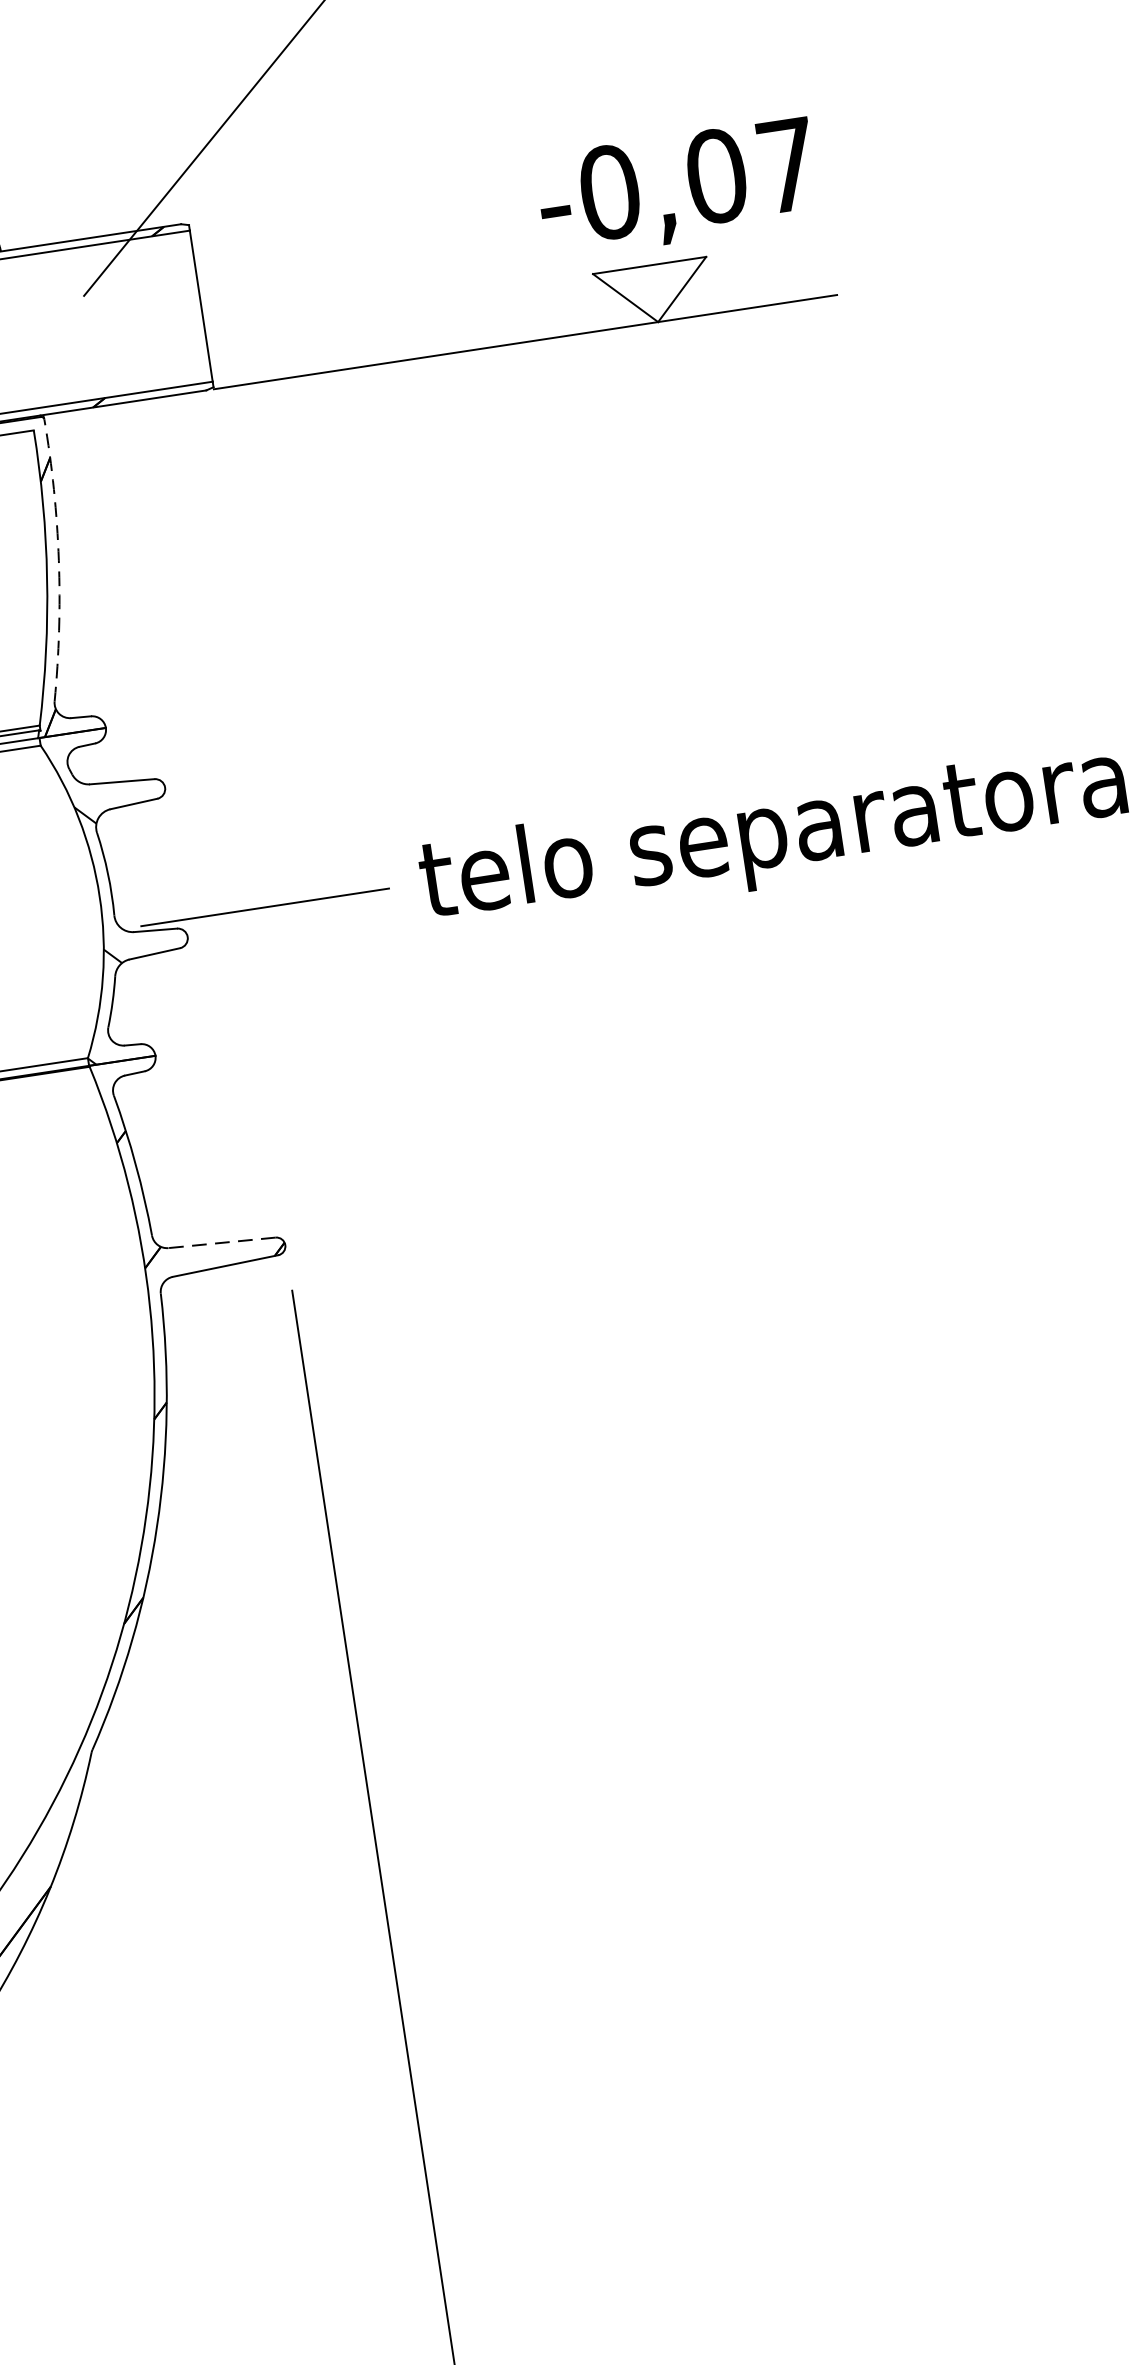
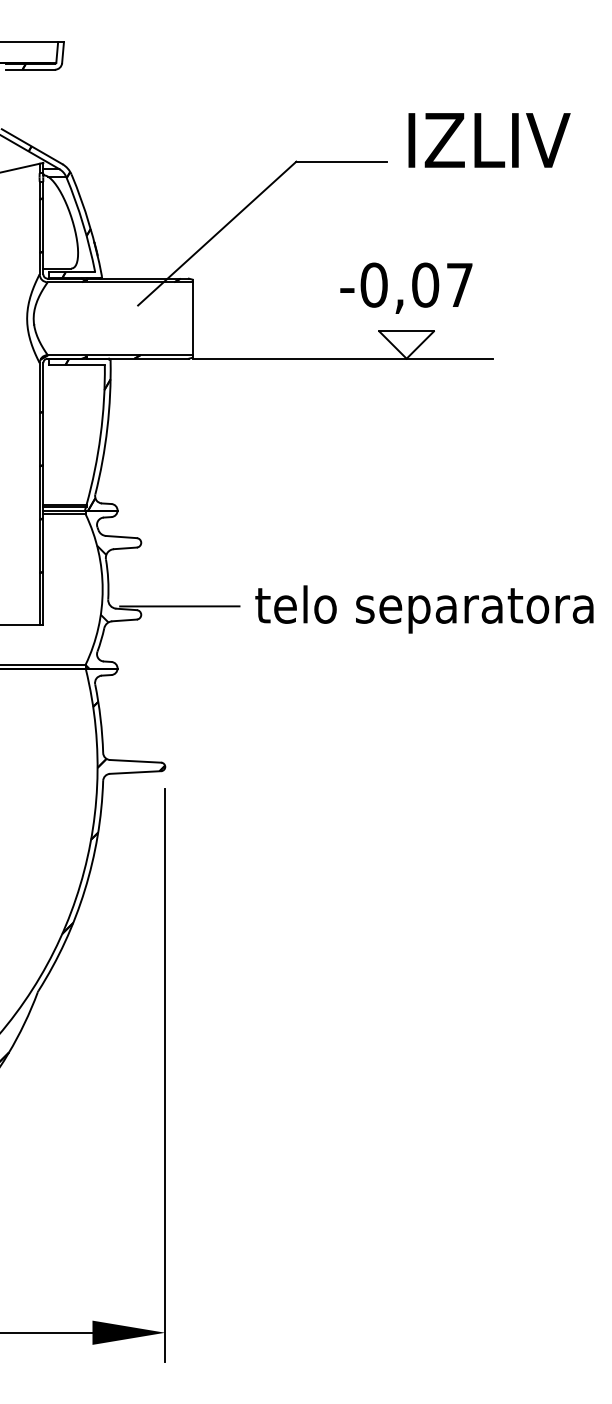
text: (677, 186) -> (406, 287), moved
arc: (59, 560) -> (107, 428), dashed -> solid
line: (221, 1243) -> (135, 761), dashed -> solid

